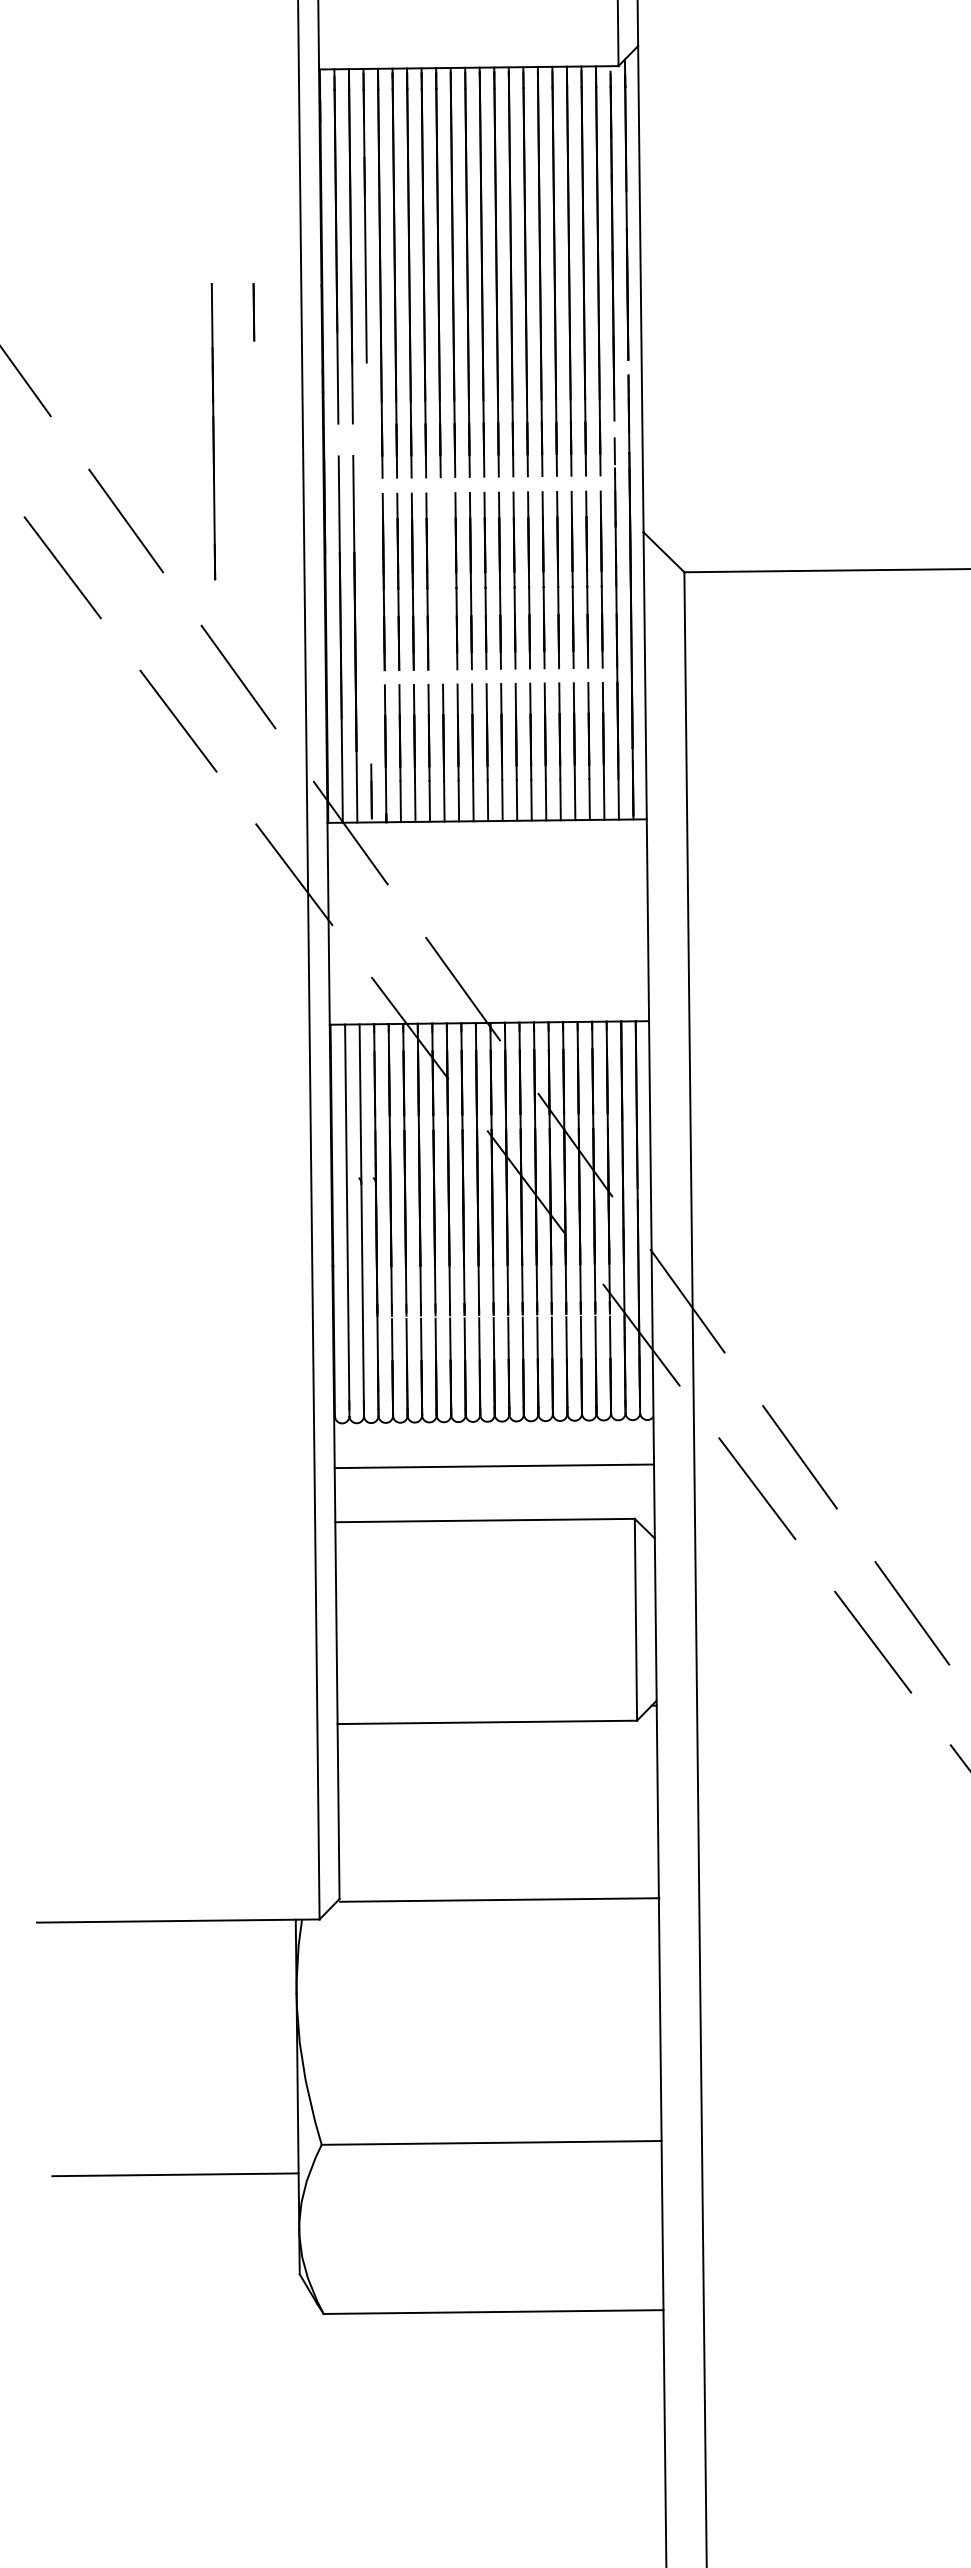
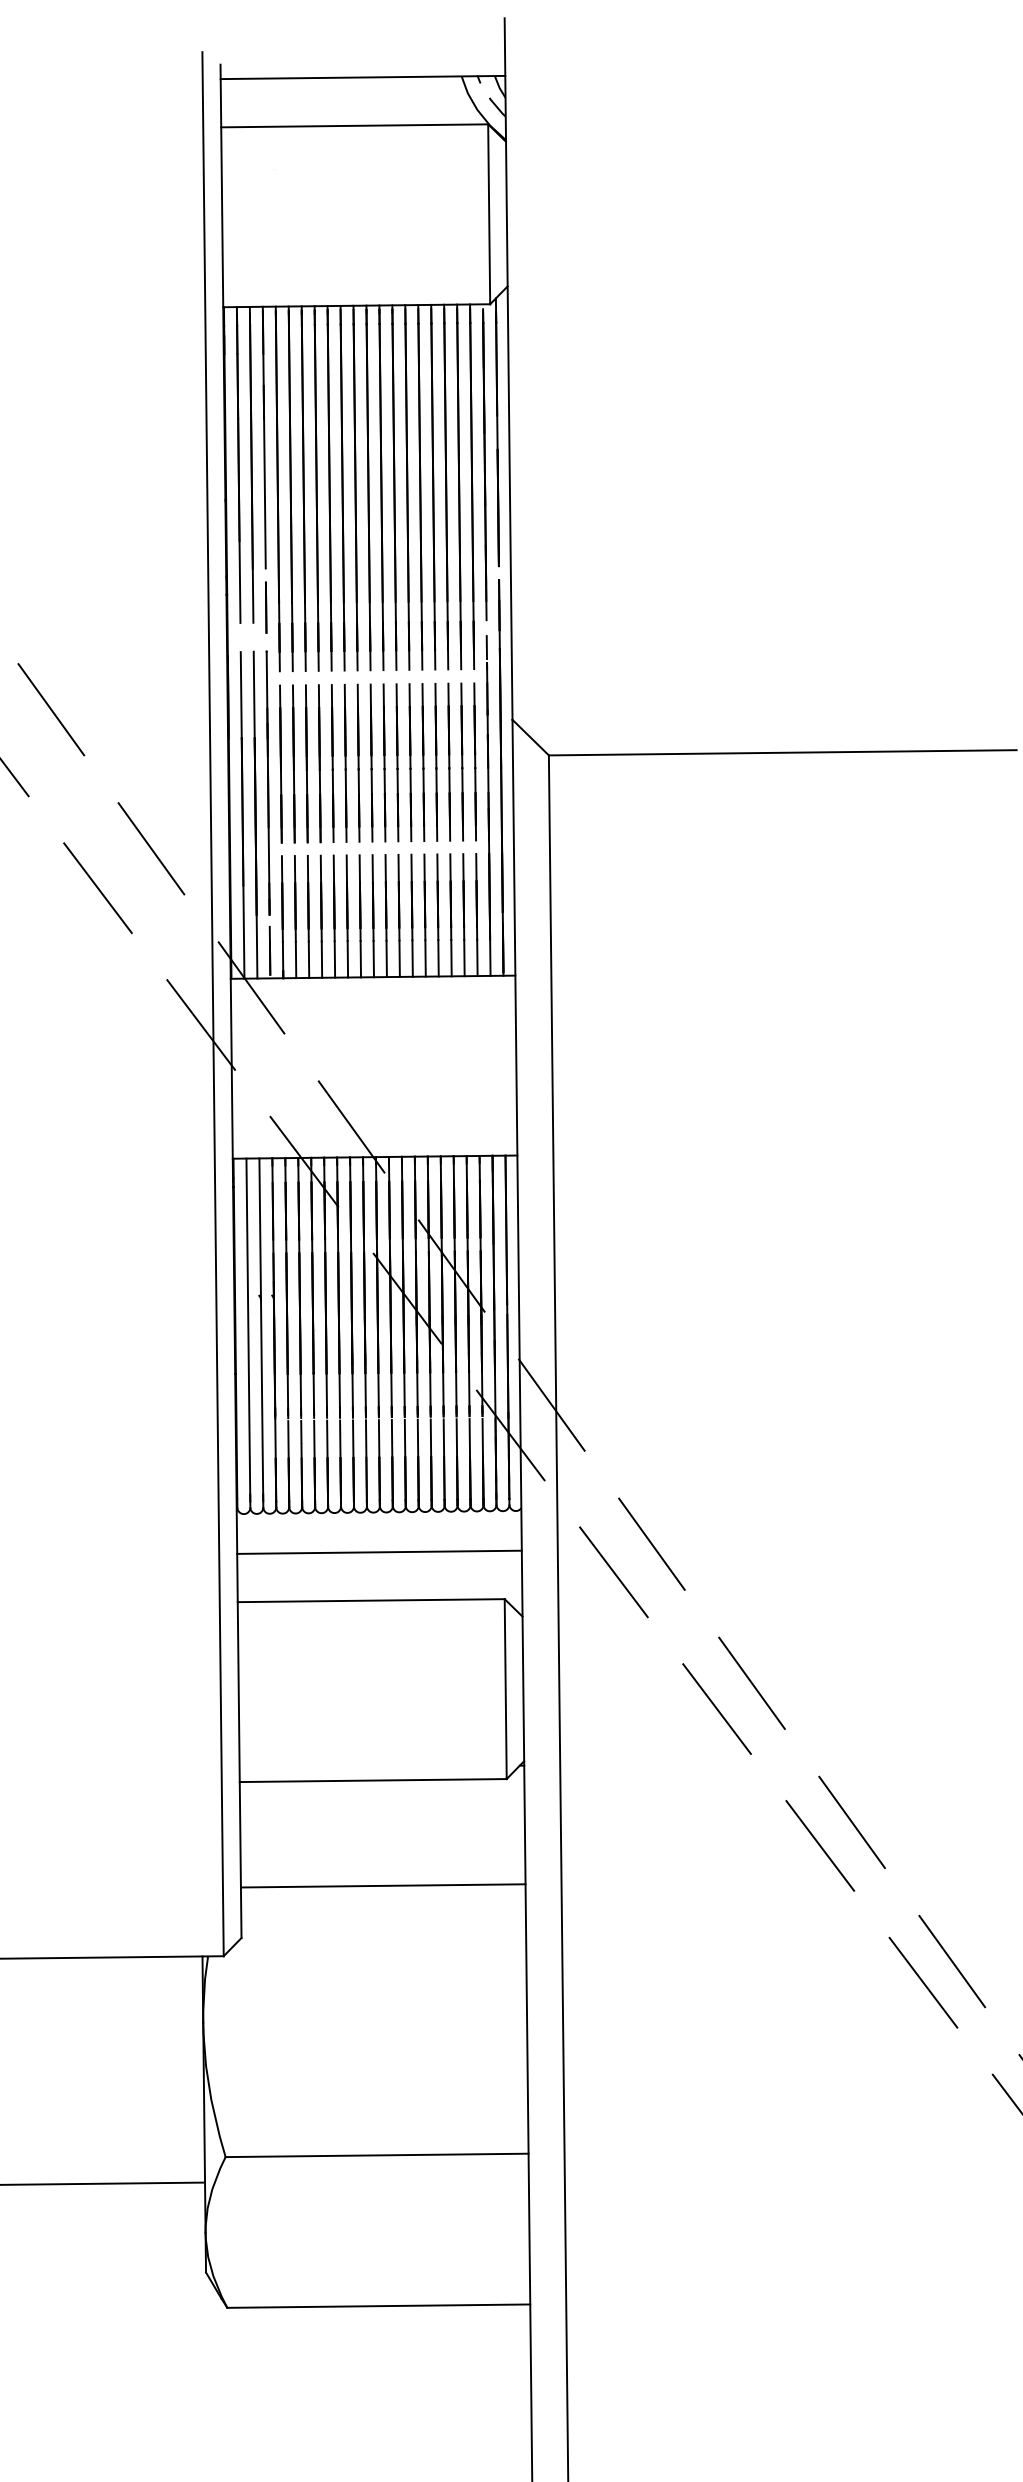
line: (254, 312) -> (266, 607), moved
line: (212, 431) -> (267, 782), moved
line: (441, 581) -> (332, 763), added
line: (498, 1899) -> (382, 1885), moved

